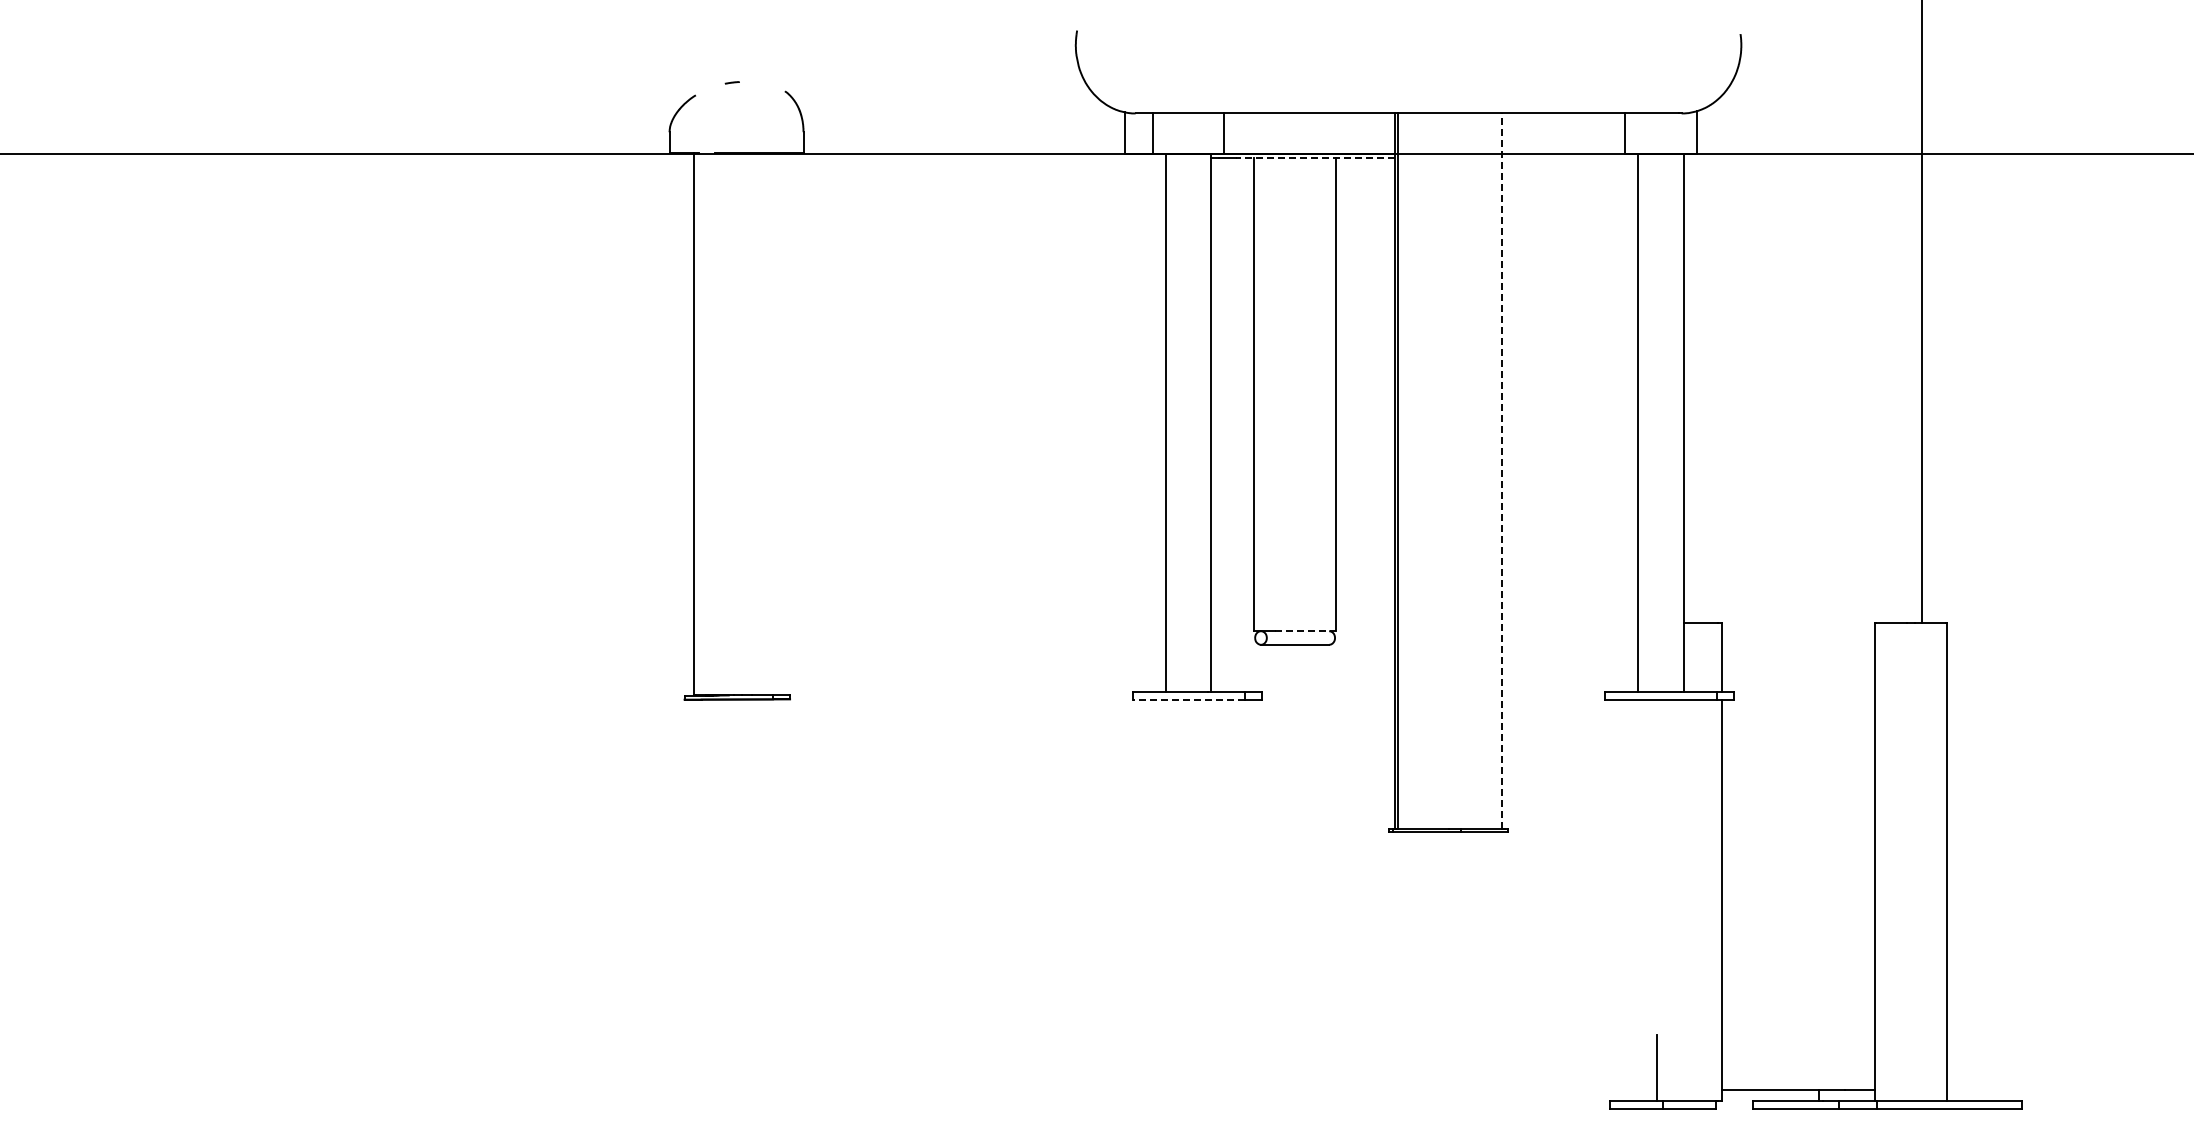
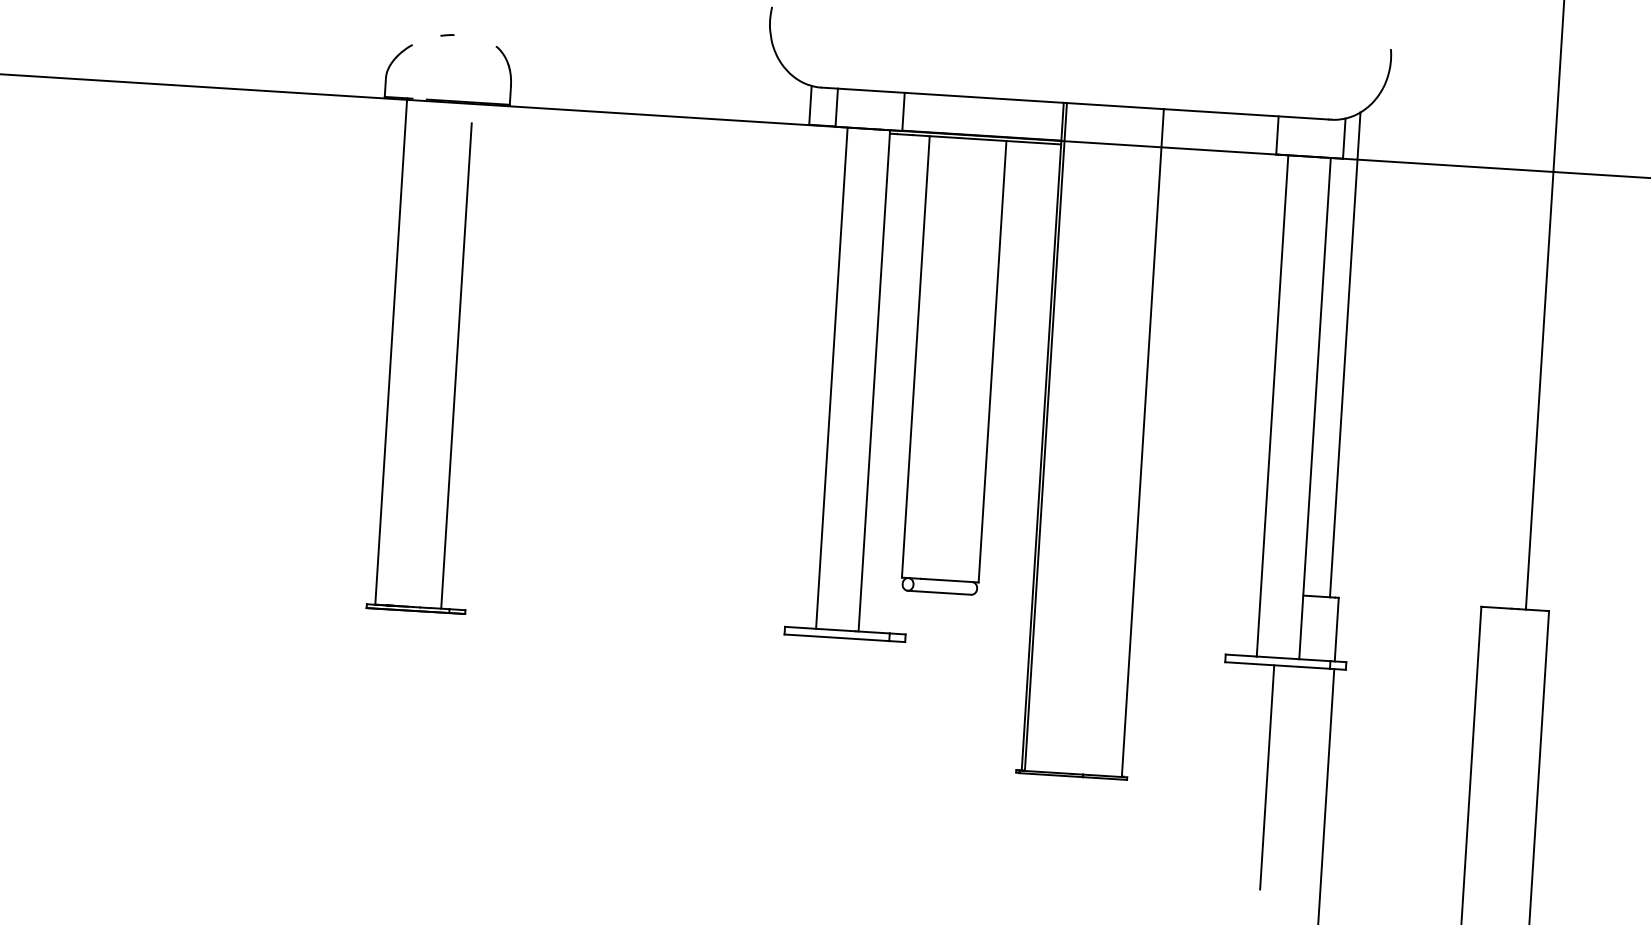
line: (1314, 158) -> (986, 140), dashed -> solid
line: (1712, 363) -> (1345, 354), added
line: (764, 435) -> (456, 366), added
line: (1502, 471) -> (1143, 443), dashed -> solid
line: (1305, 631) -> (949, 580), dashed -> solid
line: (1188, 699) -> (836, 637), dashed -> solid
line: (1657, 819) -> (1267, 776), added

